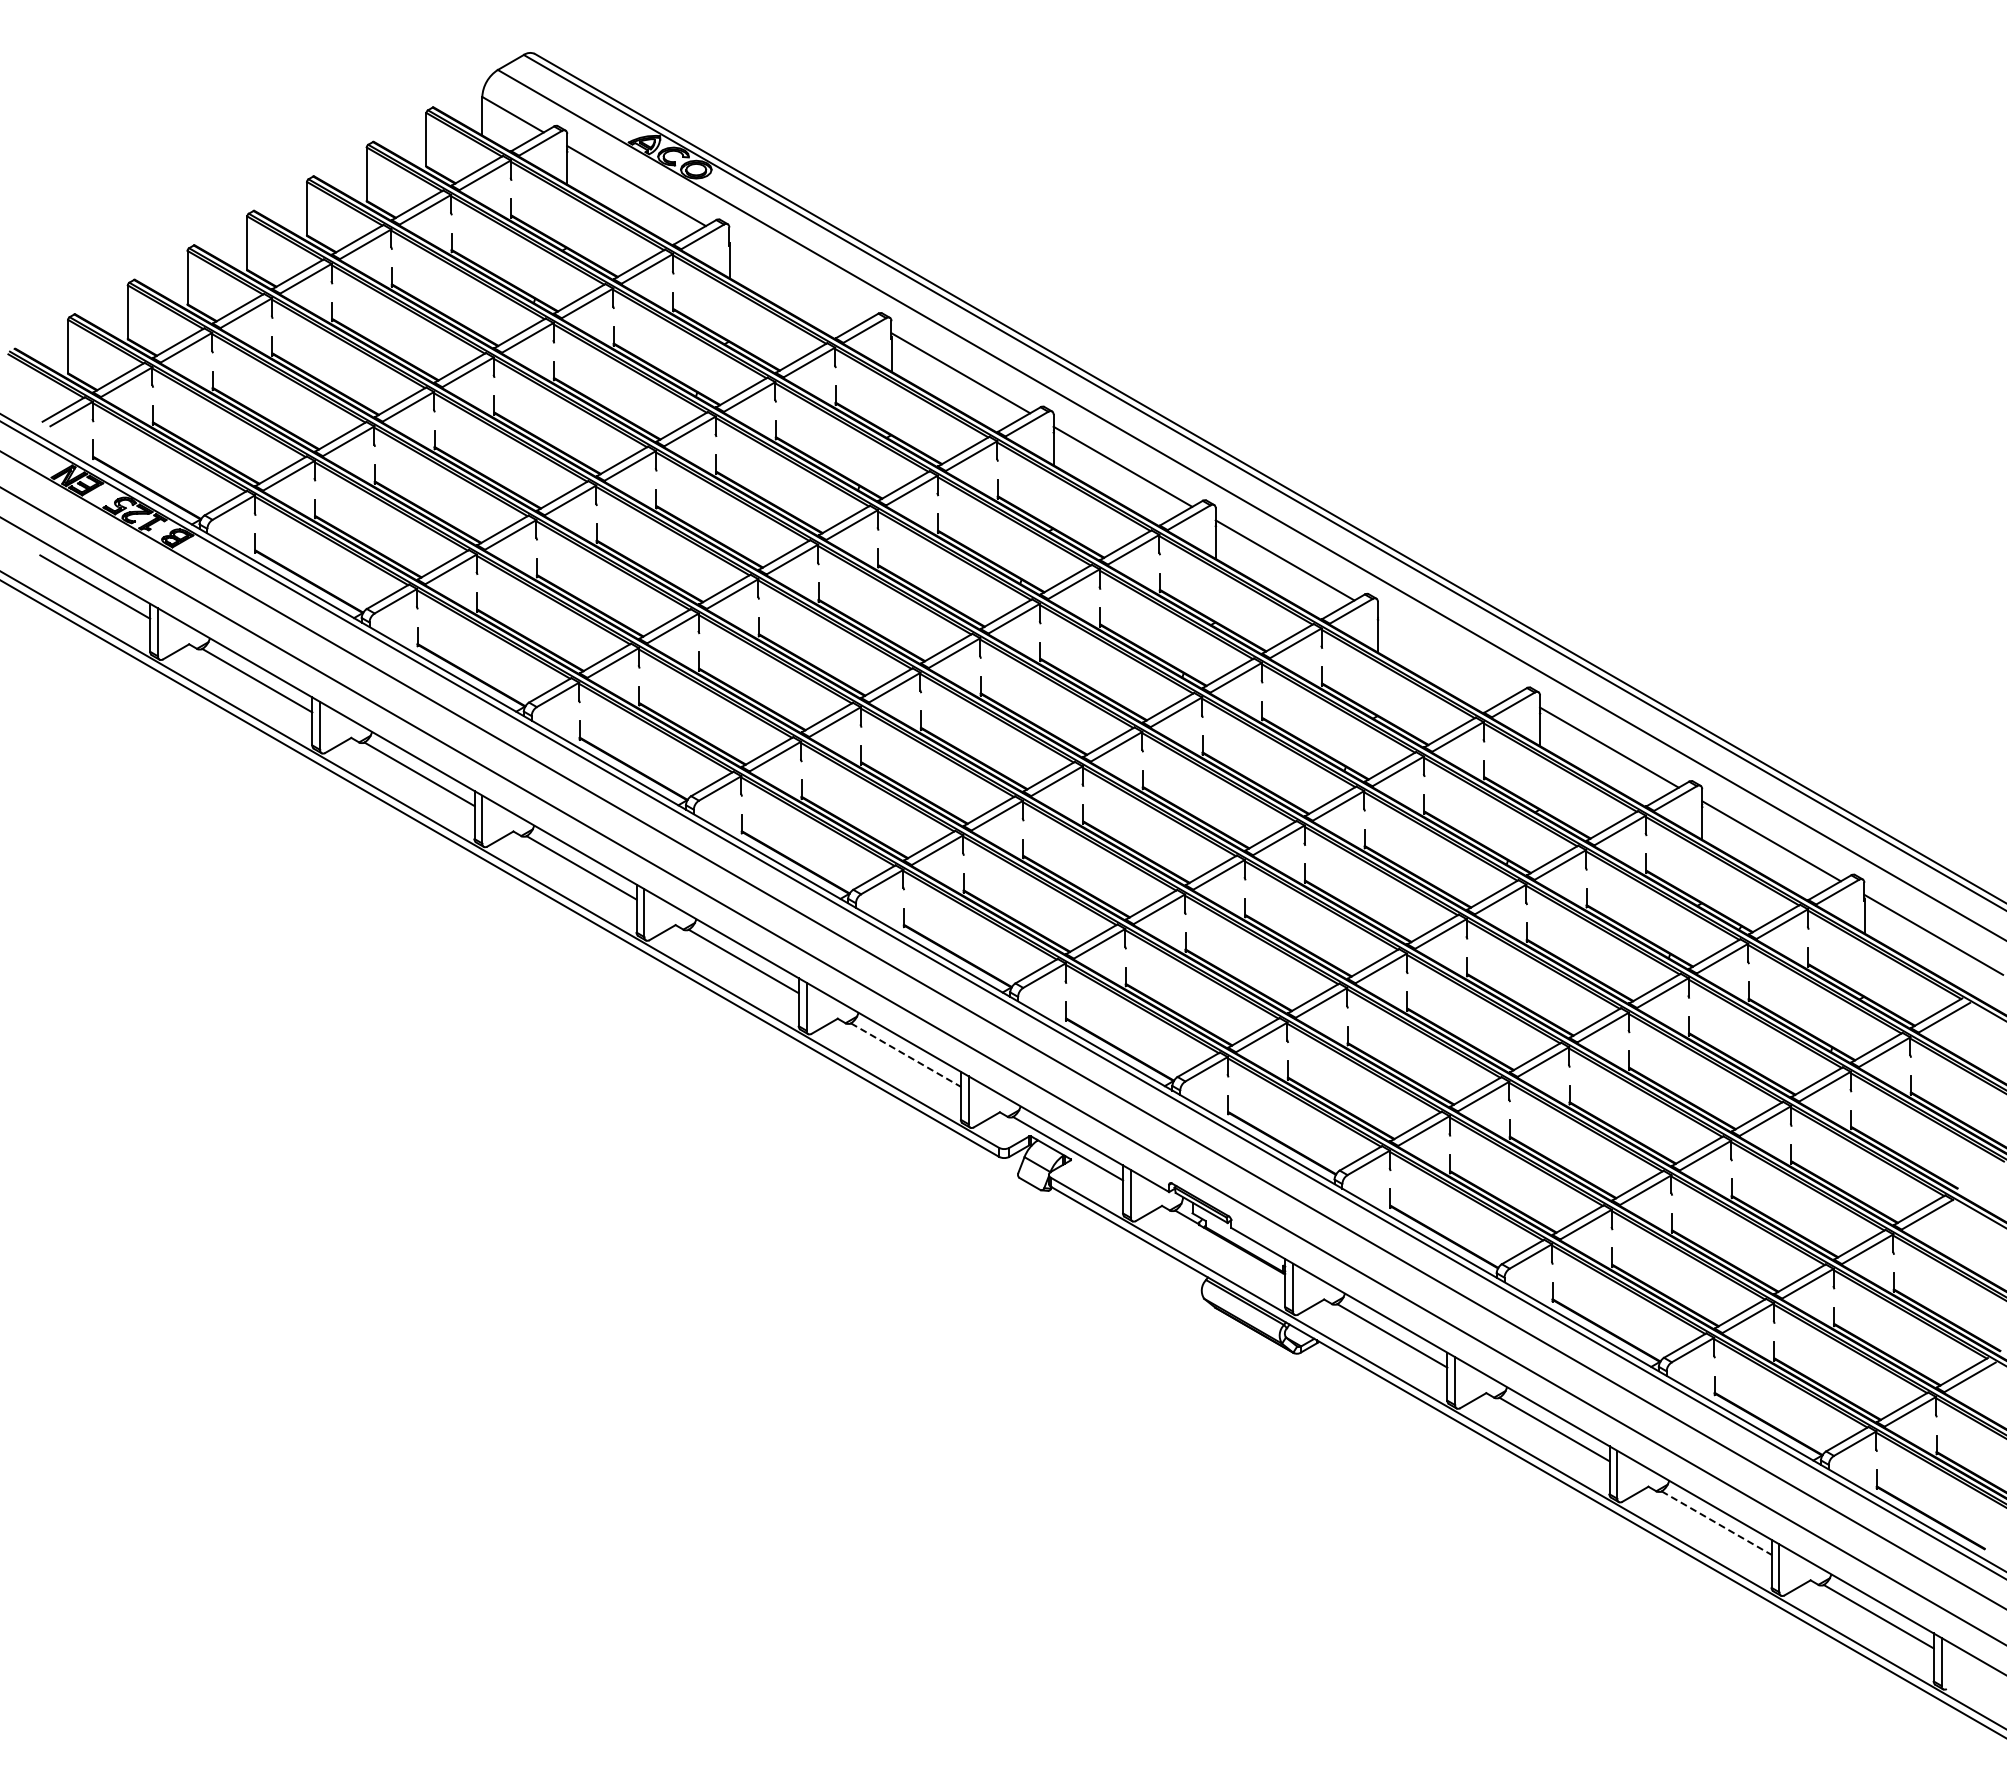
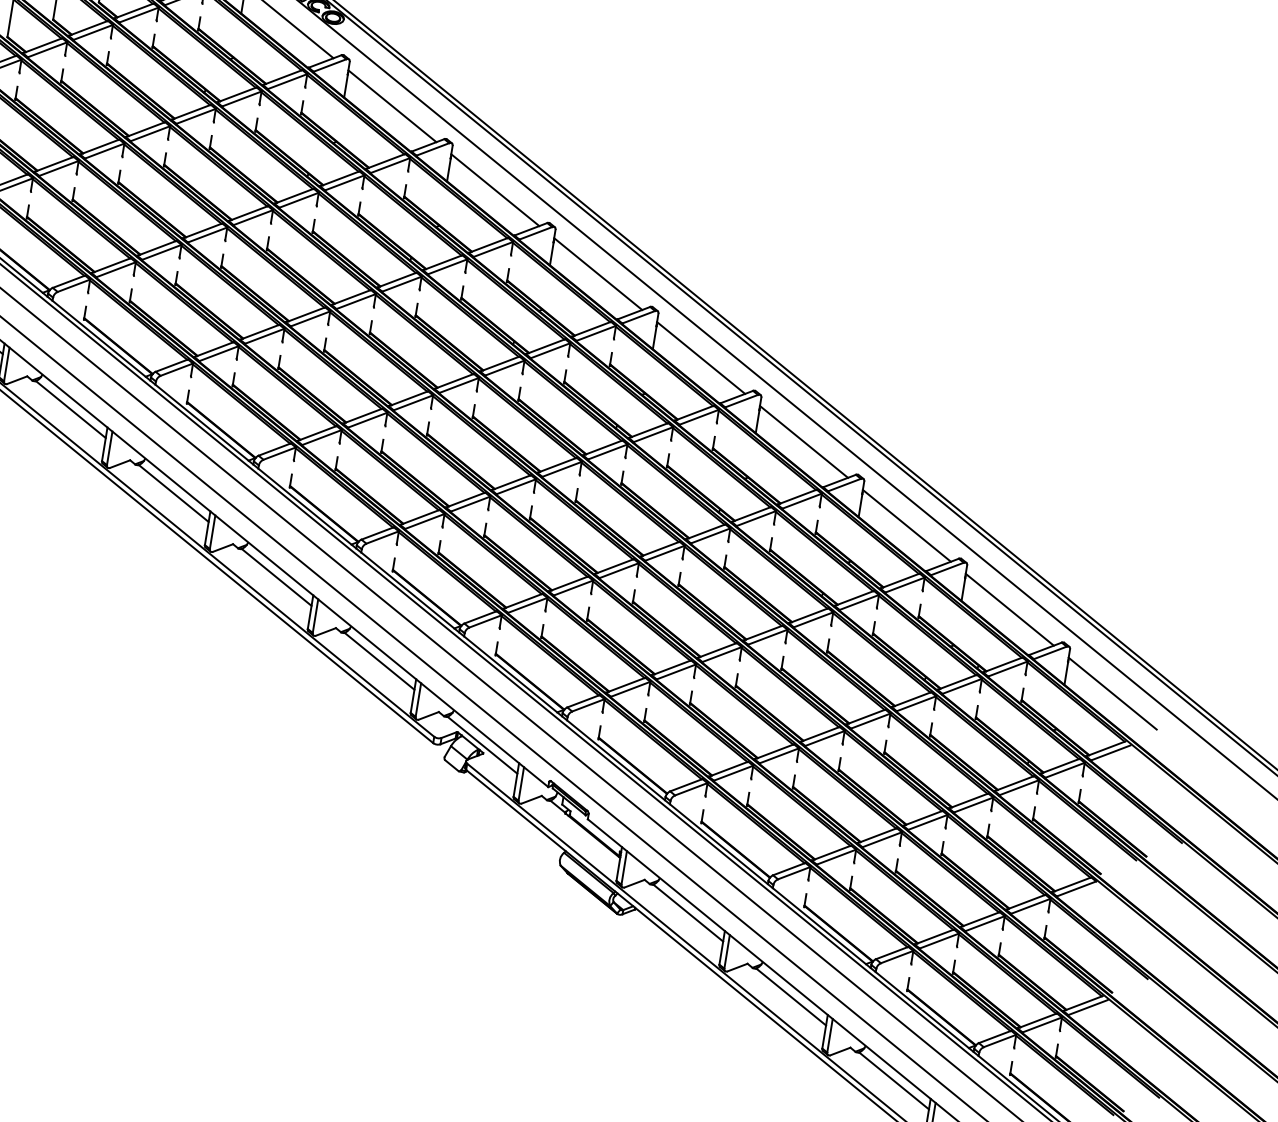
line: (798, 279) -> (392, 106), added
line: (1446, 653) -> (803, 441), added
line: (906, 1055) -> (379, 661), dashed -> solid
line: (1717, 1523) -> (894, 1081), dashed -> solid

